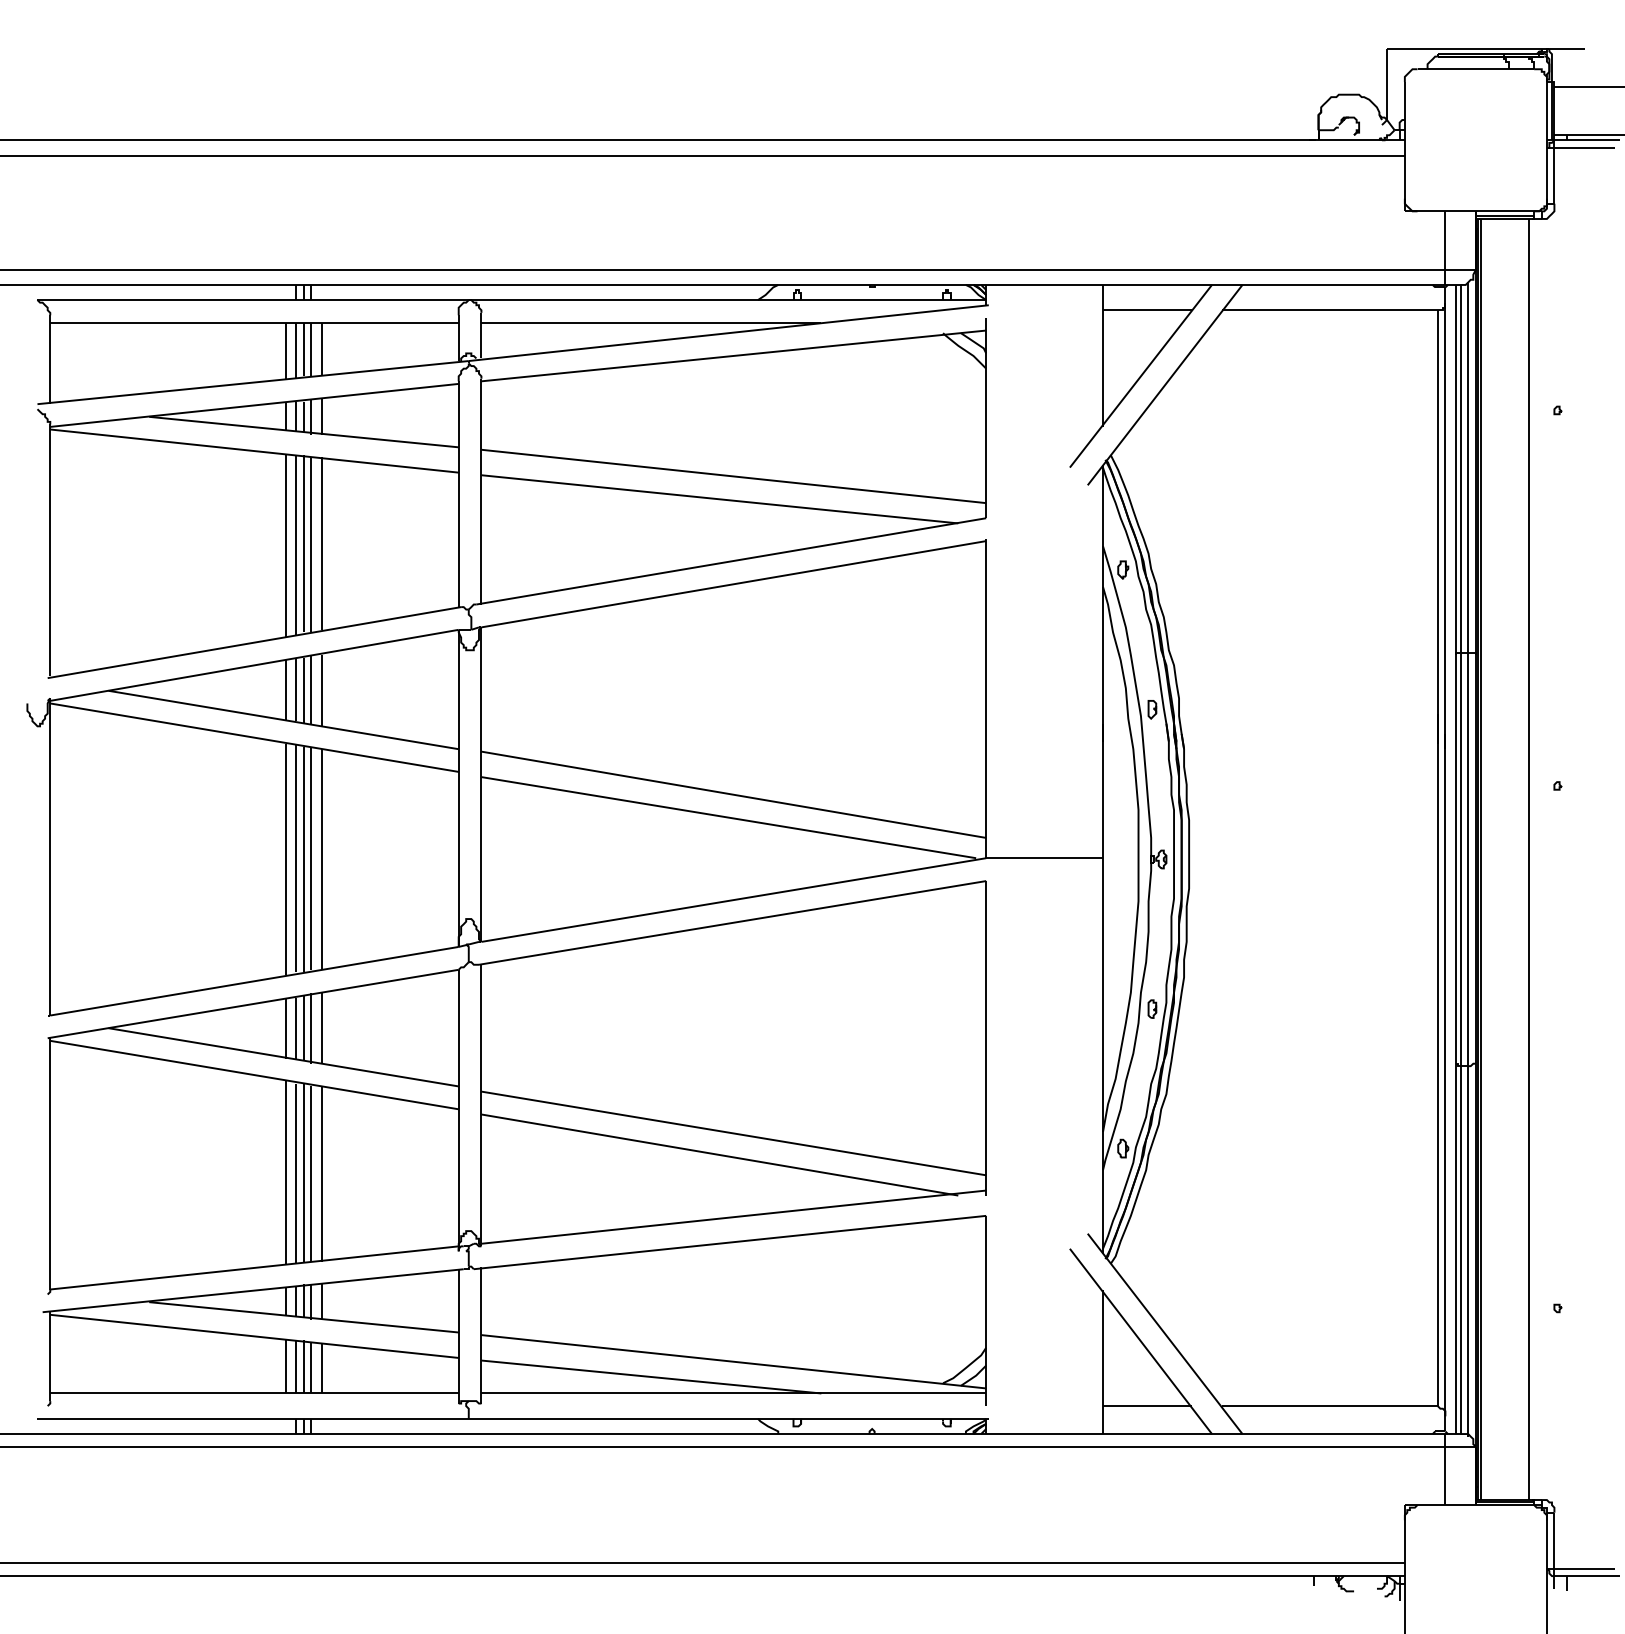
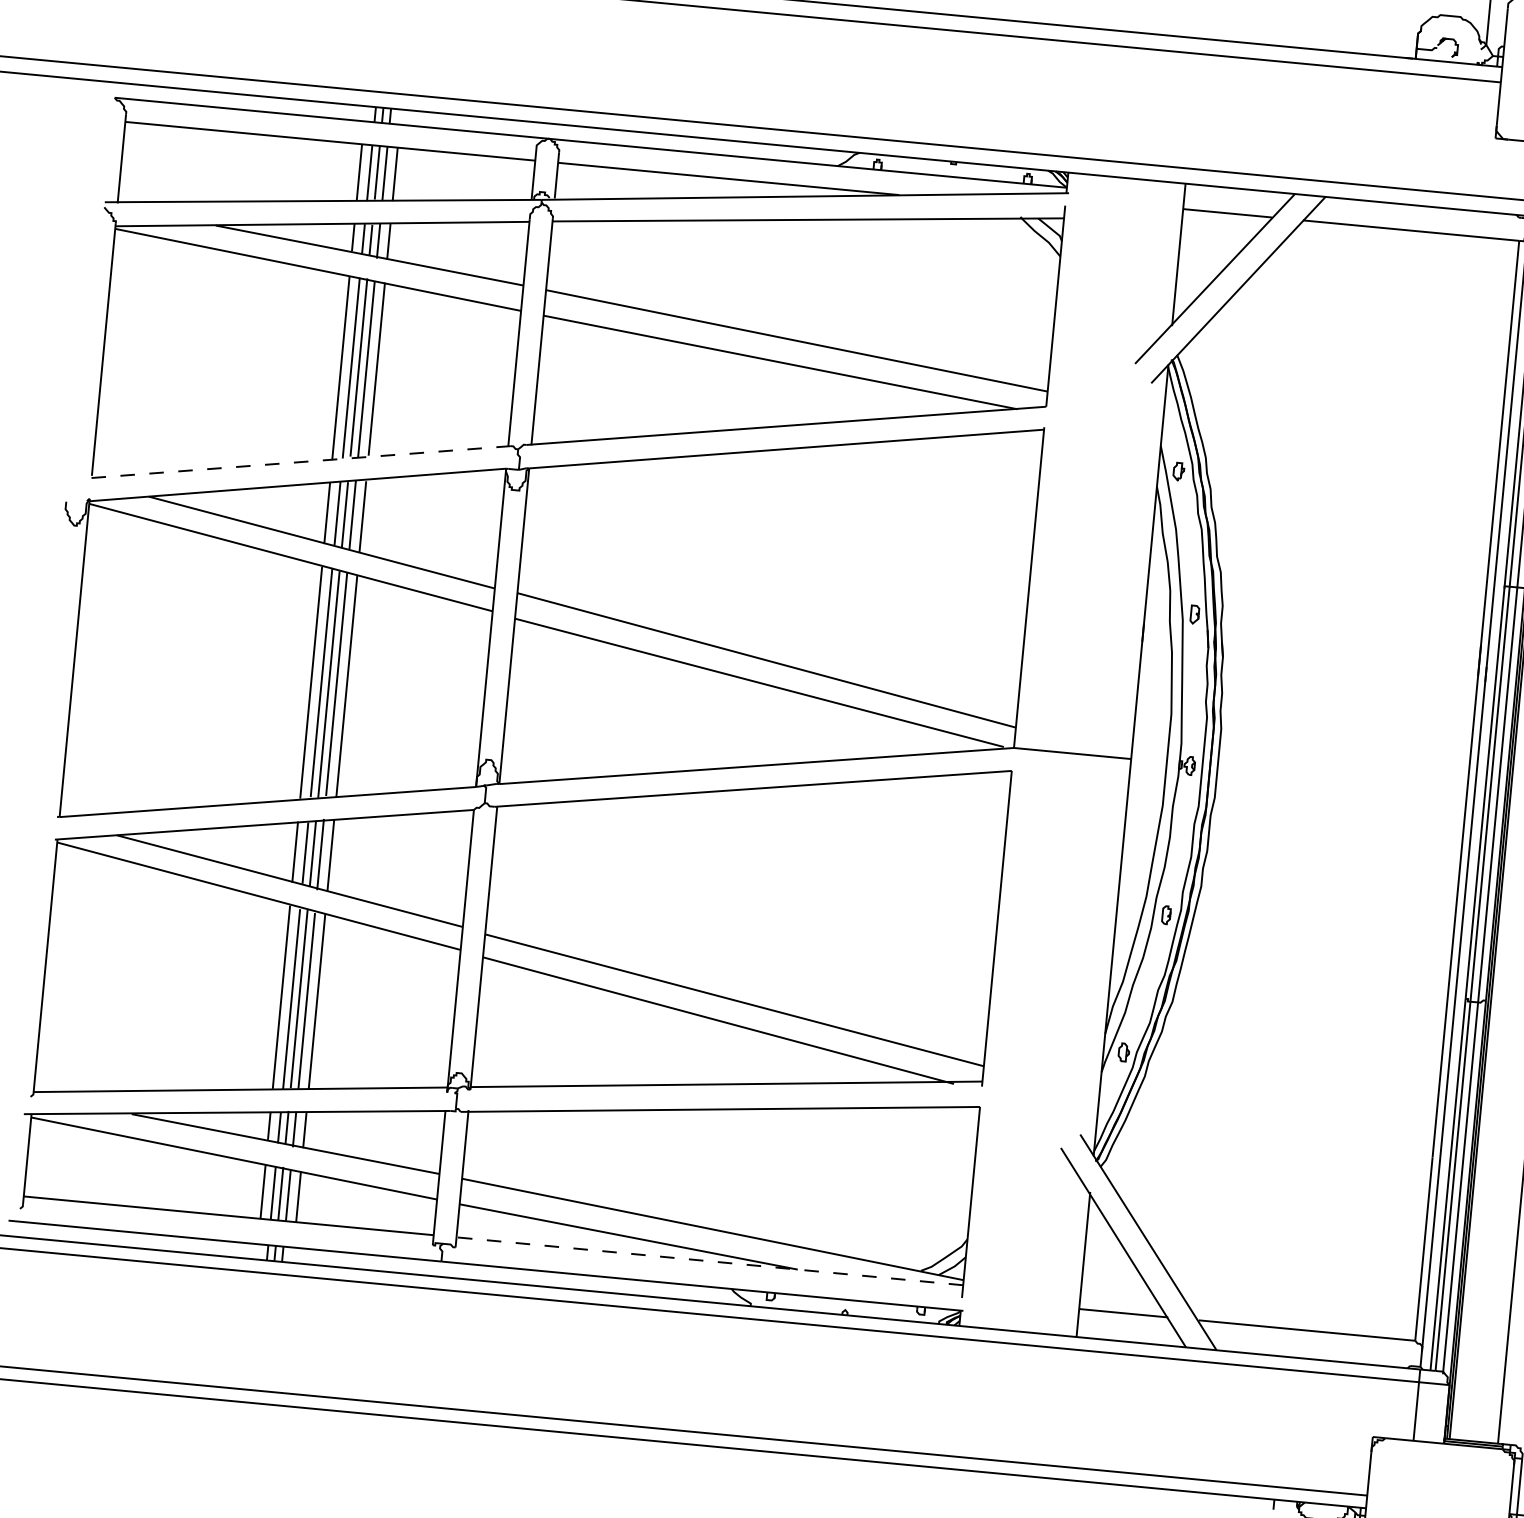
line: (254, 642) -> (300, 462), solid -> dashed
line: (733, 1393) -> (709, 1261), solid -> dashed

